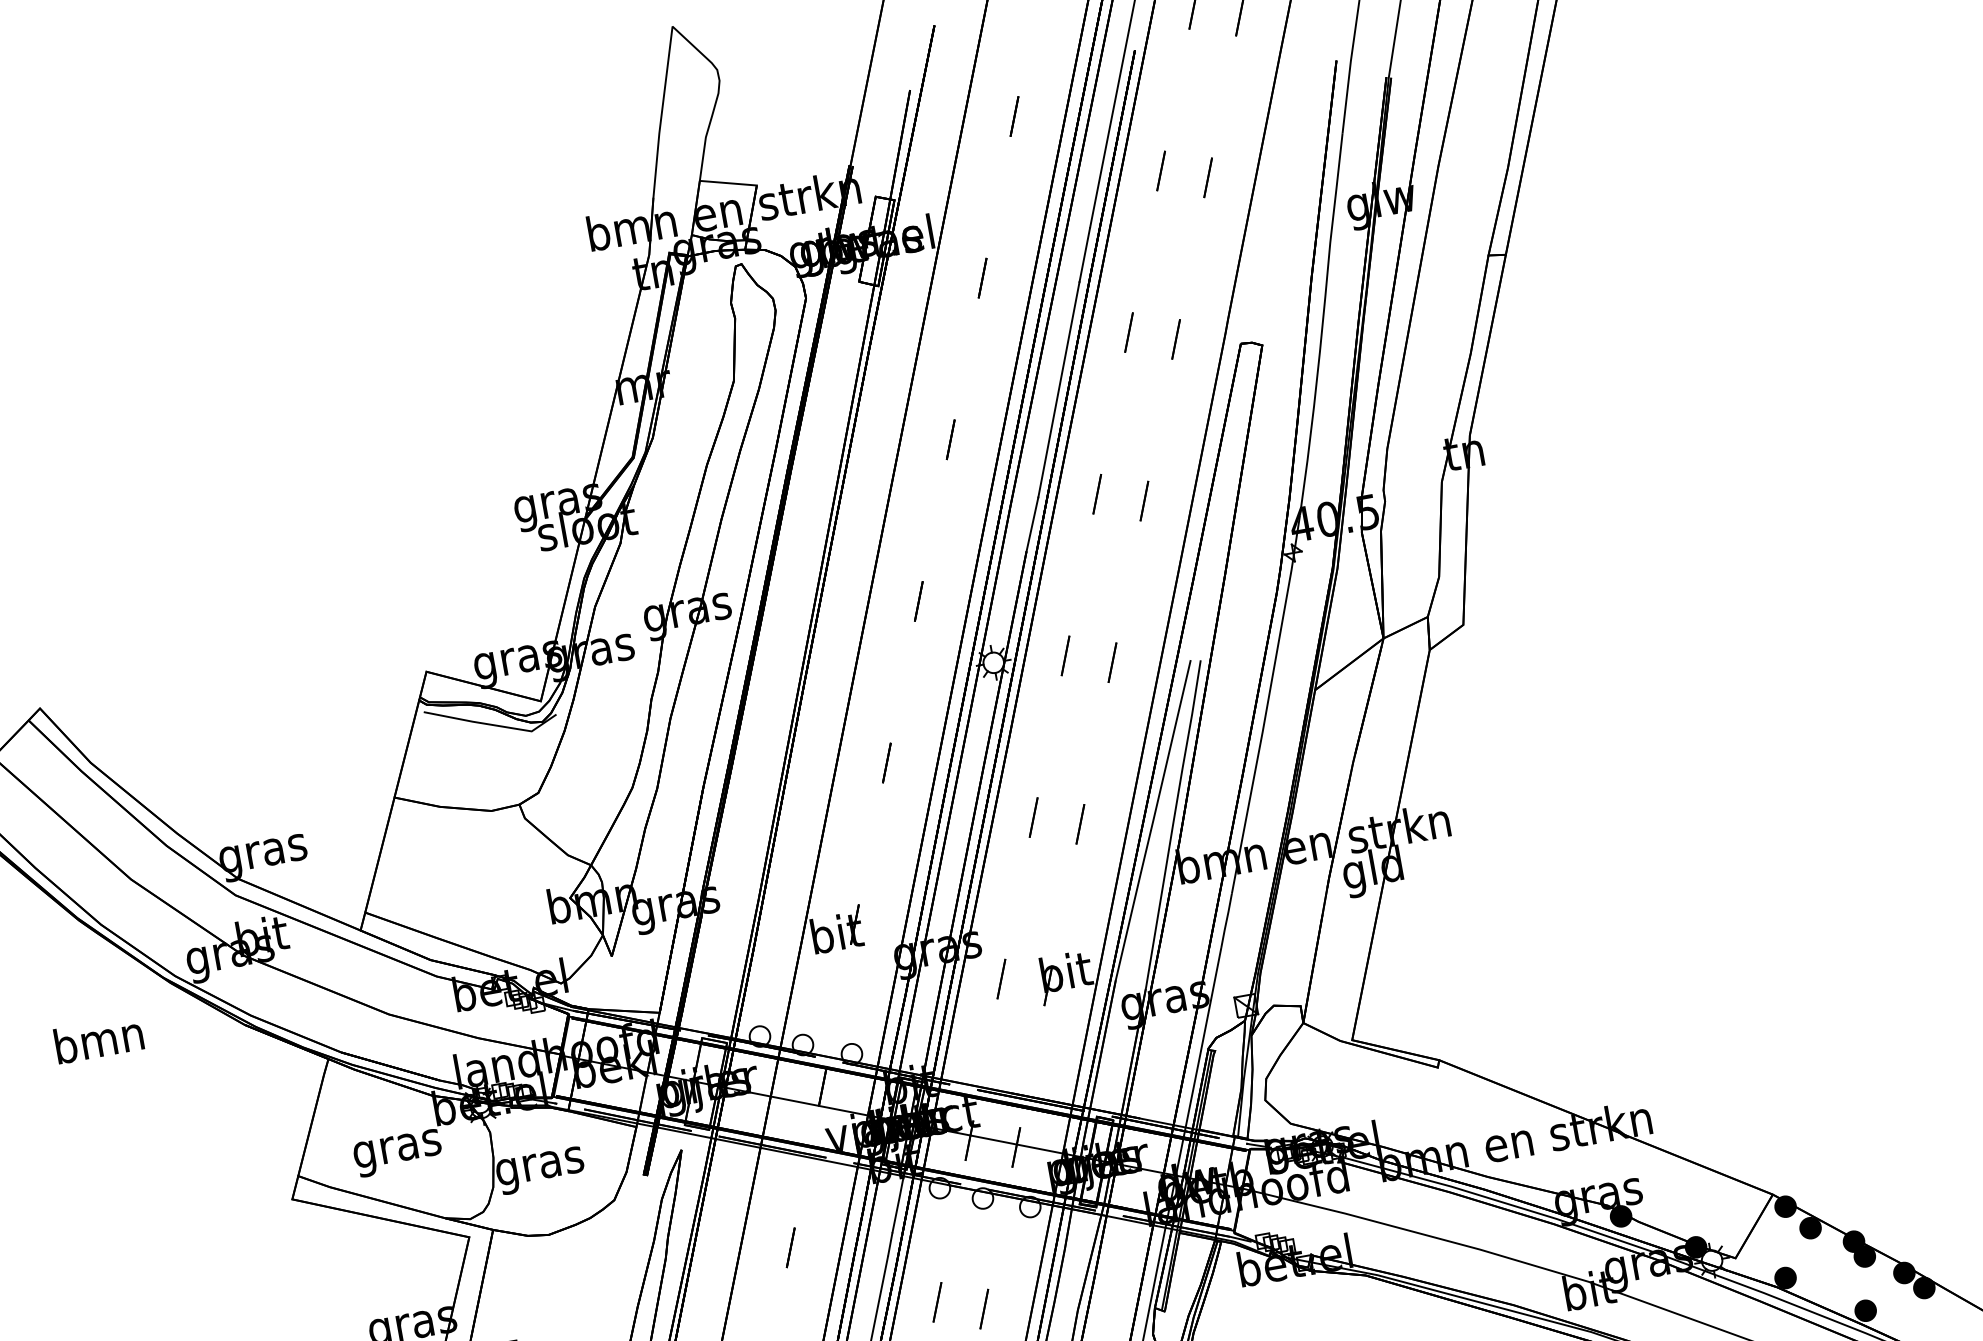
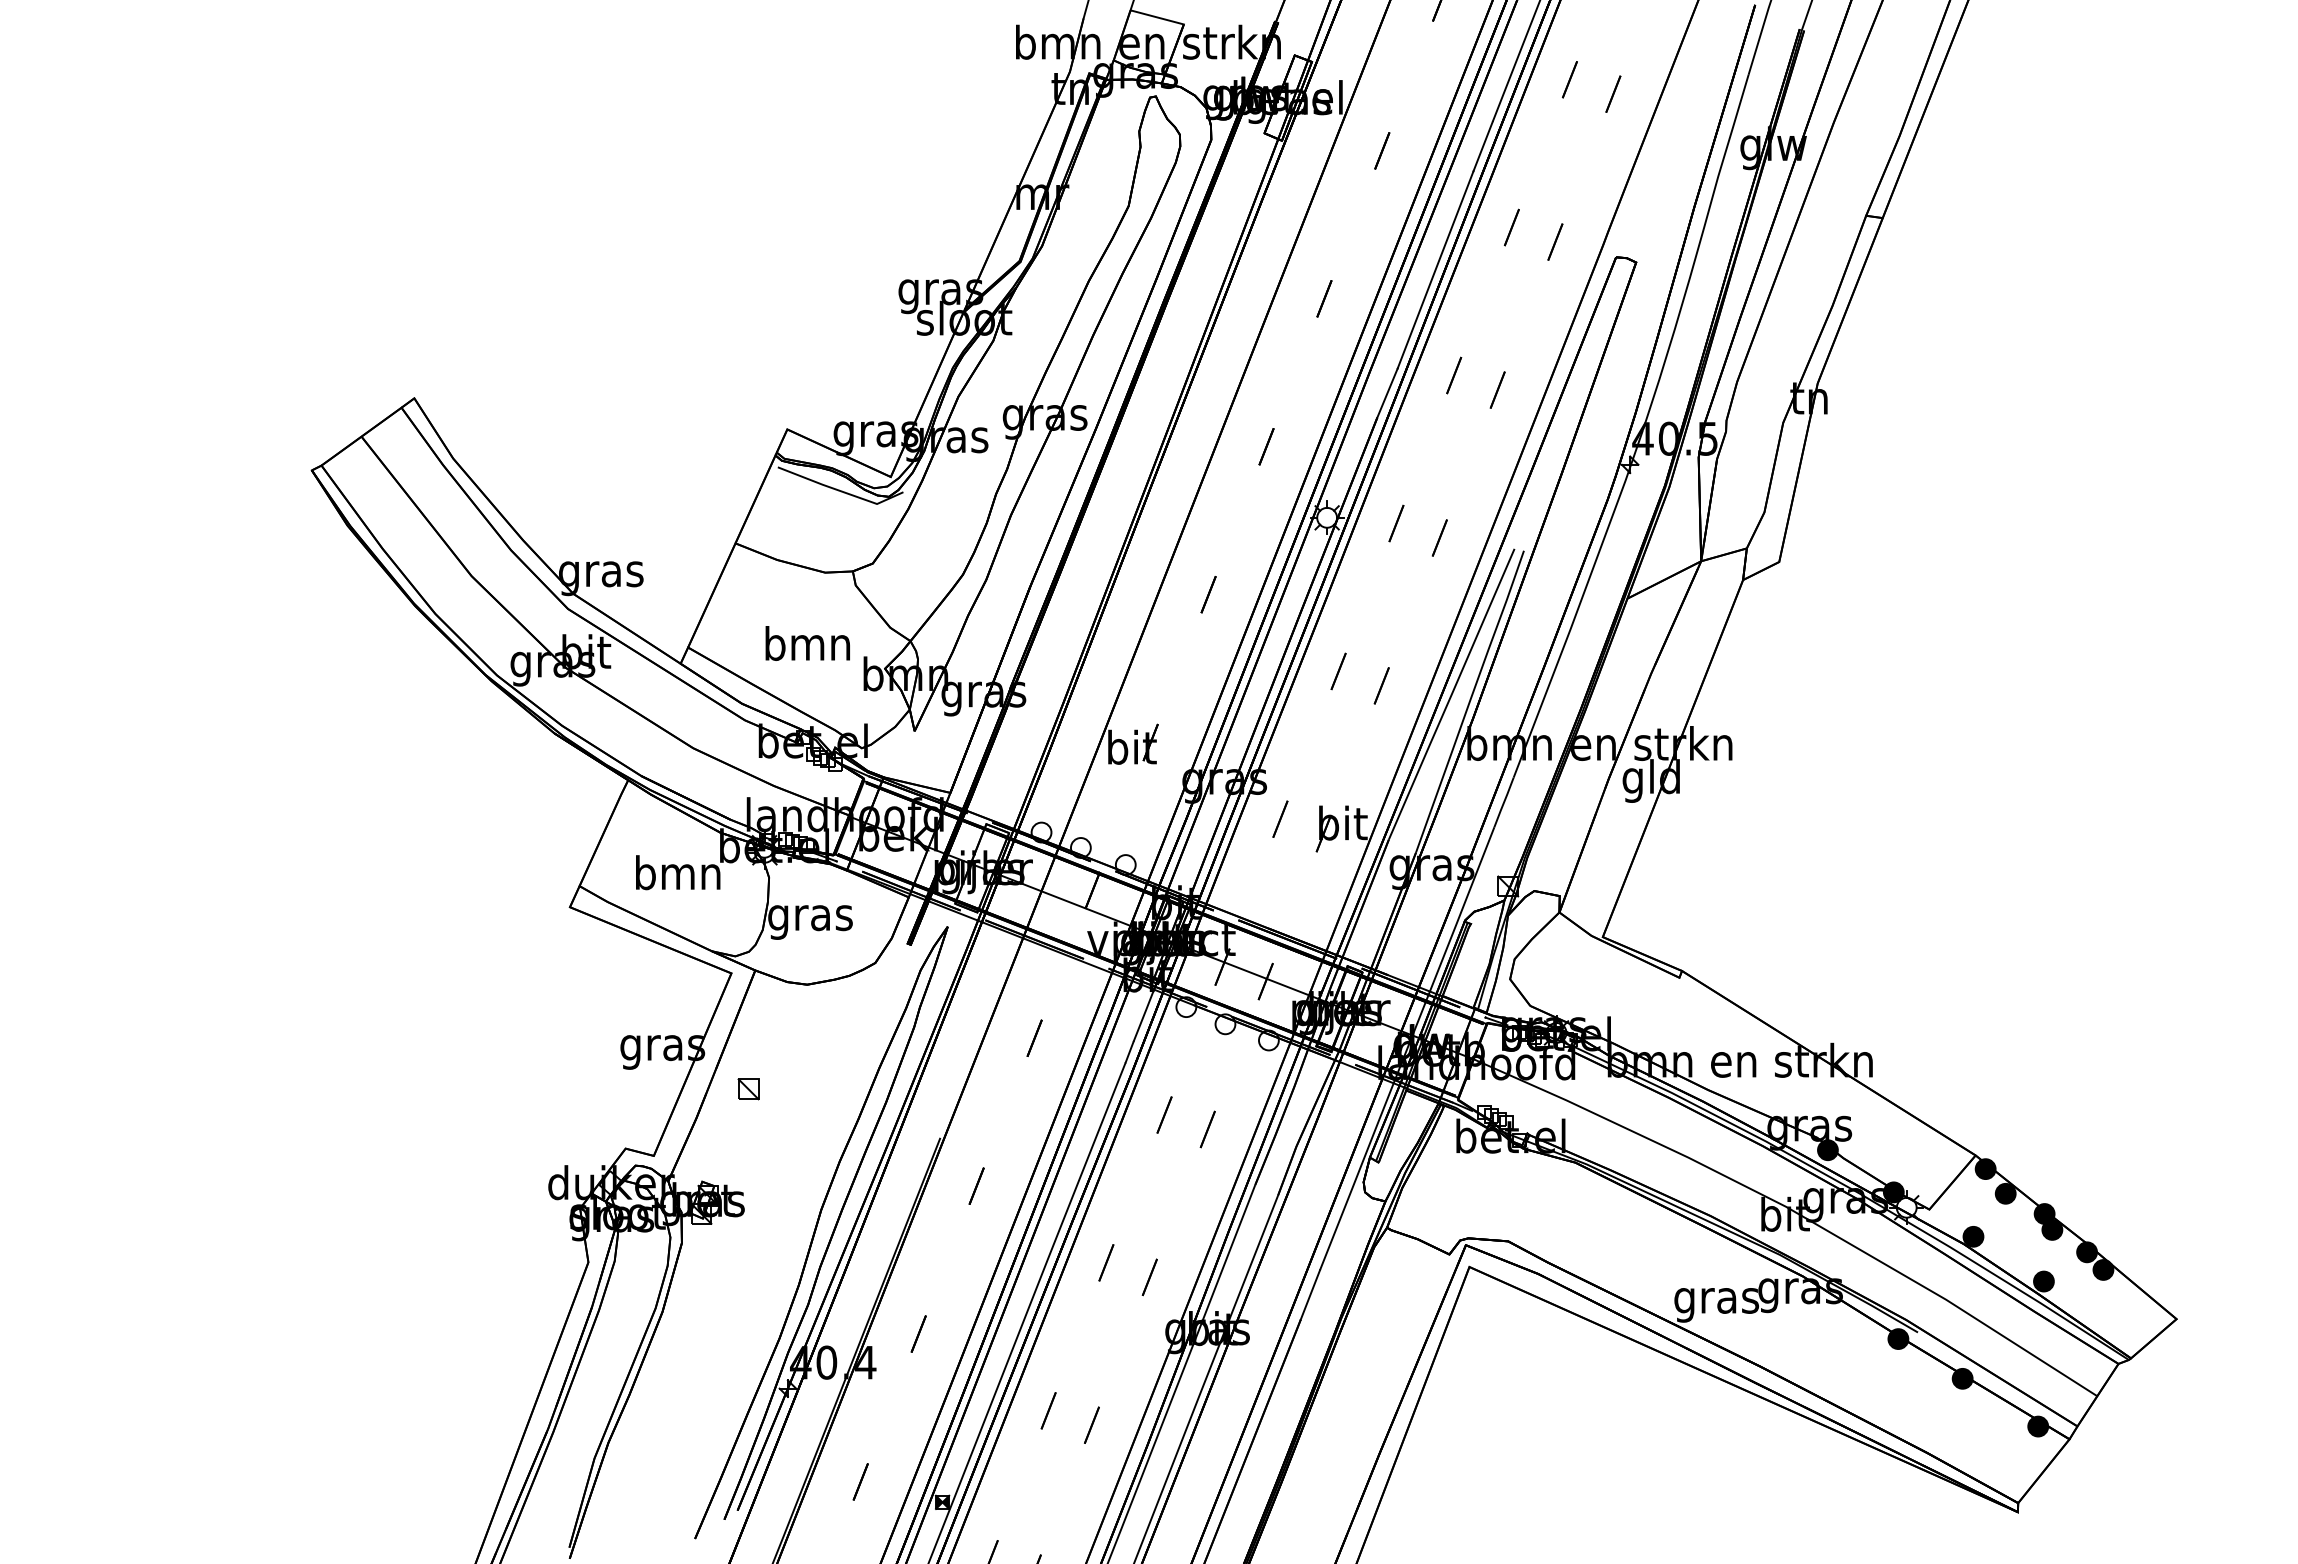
text: (98, 1039) -> (807, 643), moved
text: (396, 1148) -> (677, 876), gras -> bmn

